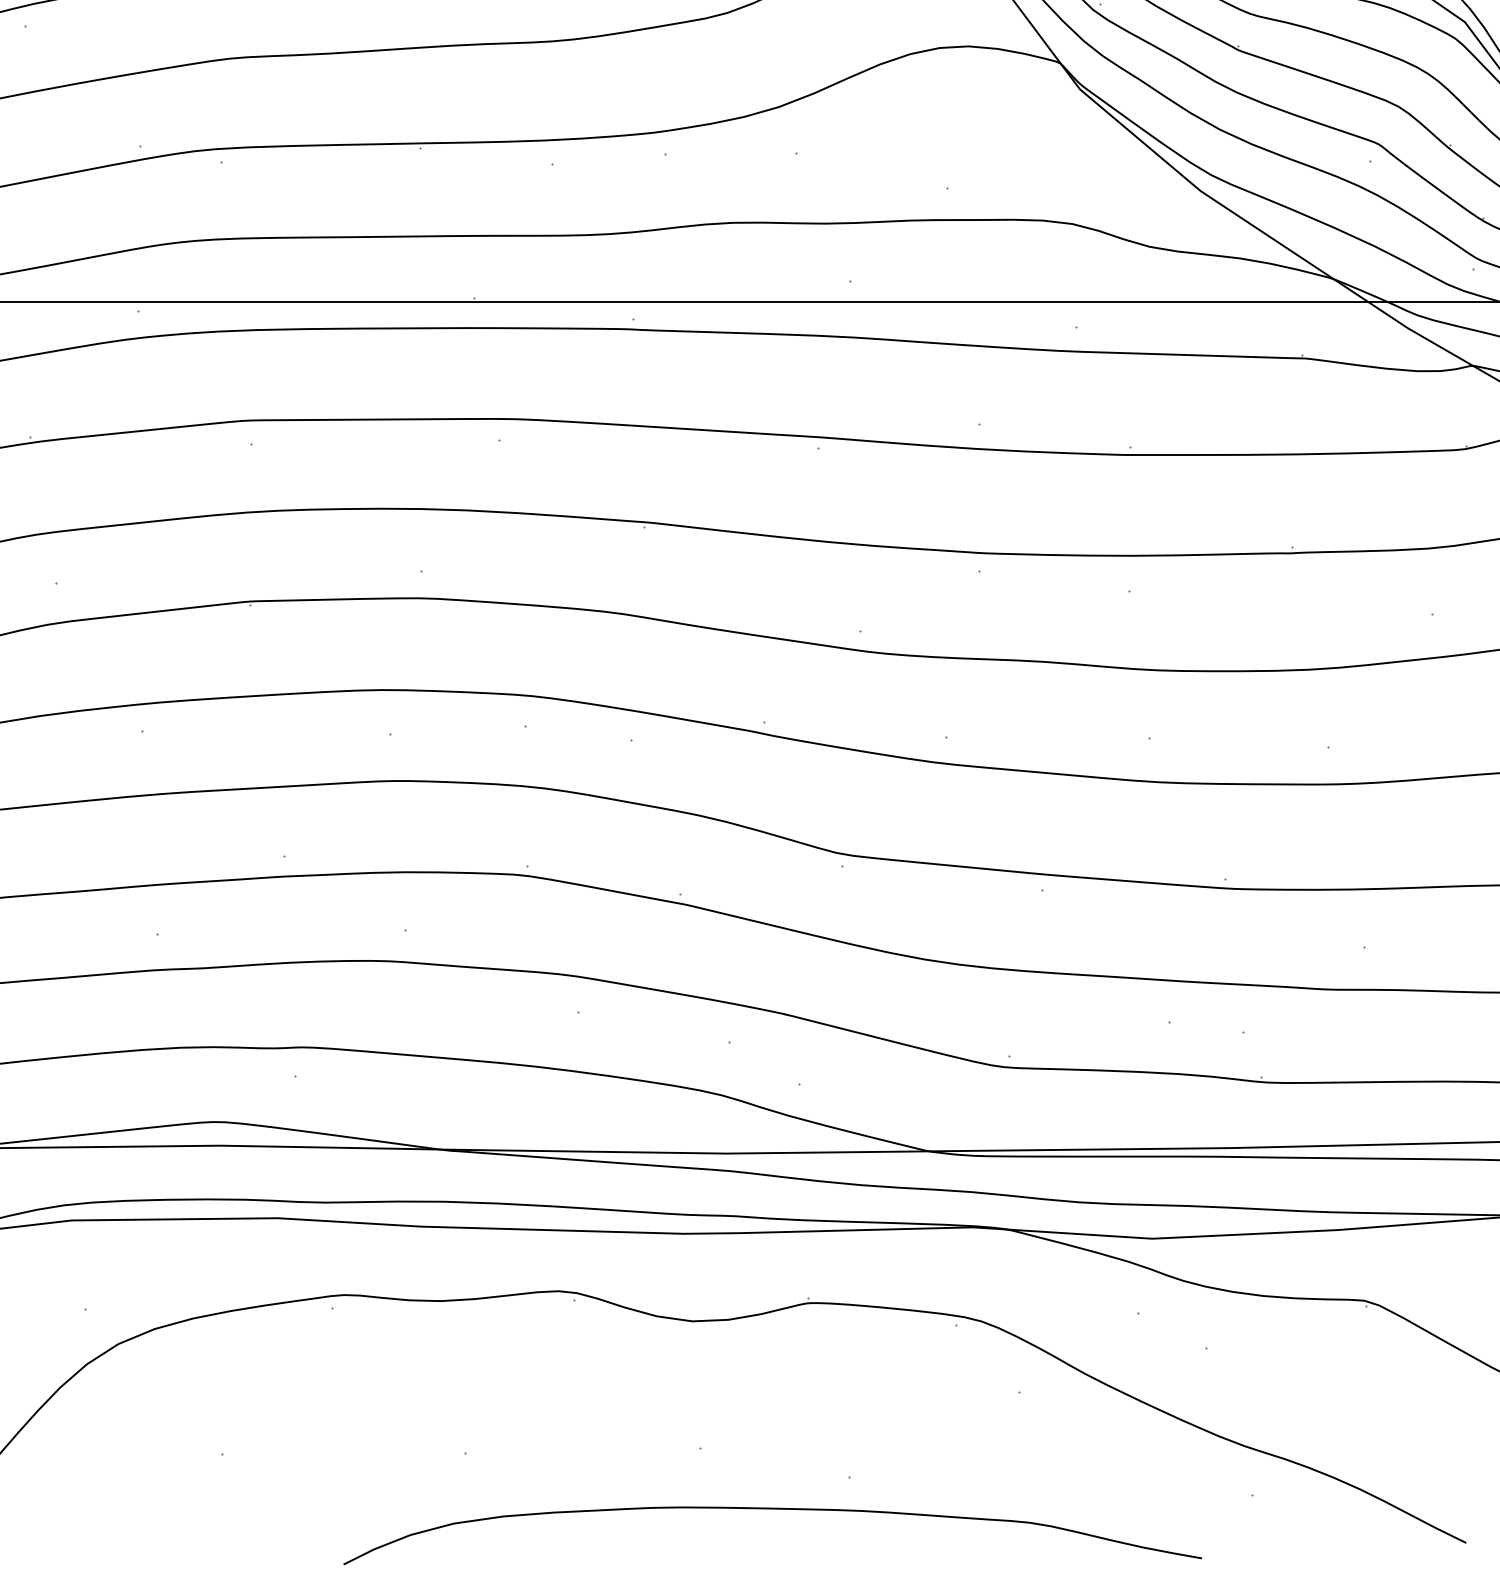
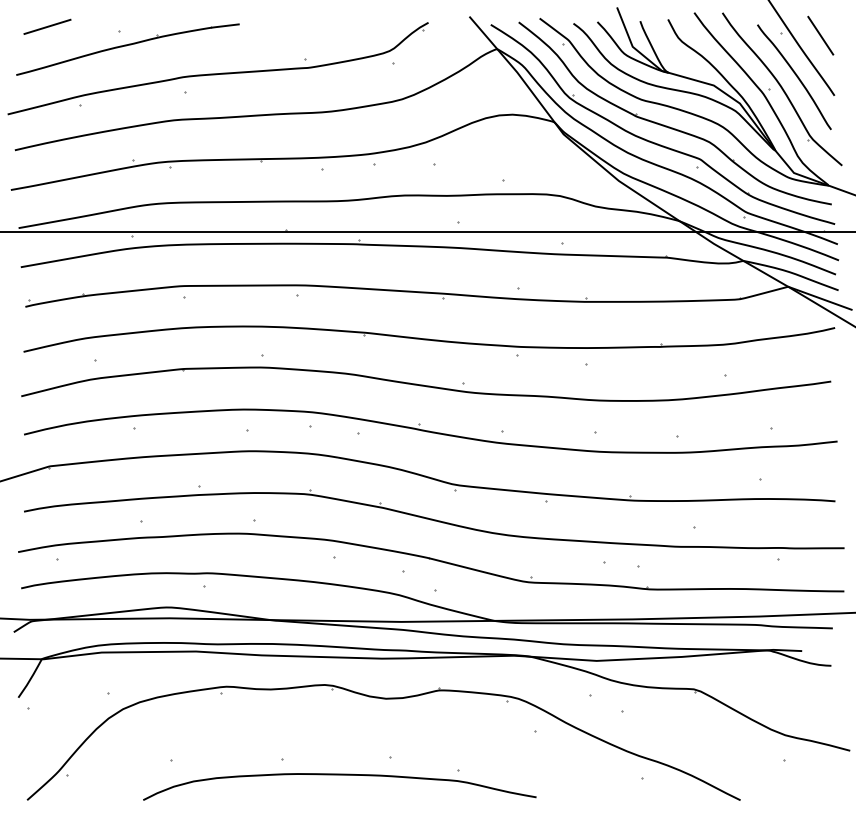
curve: (771, 1510) -> (339, 775), moved

